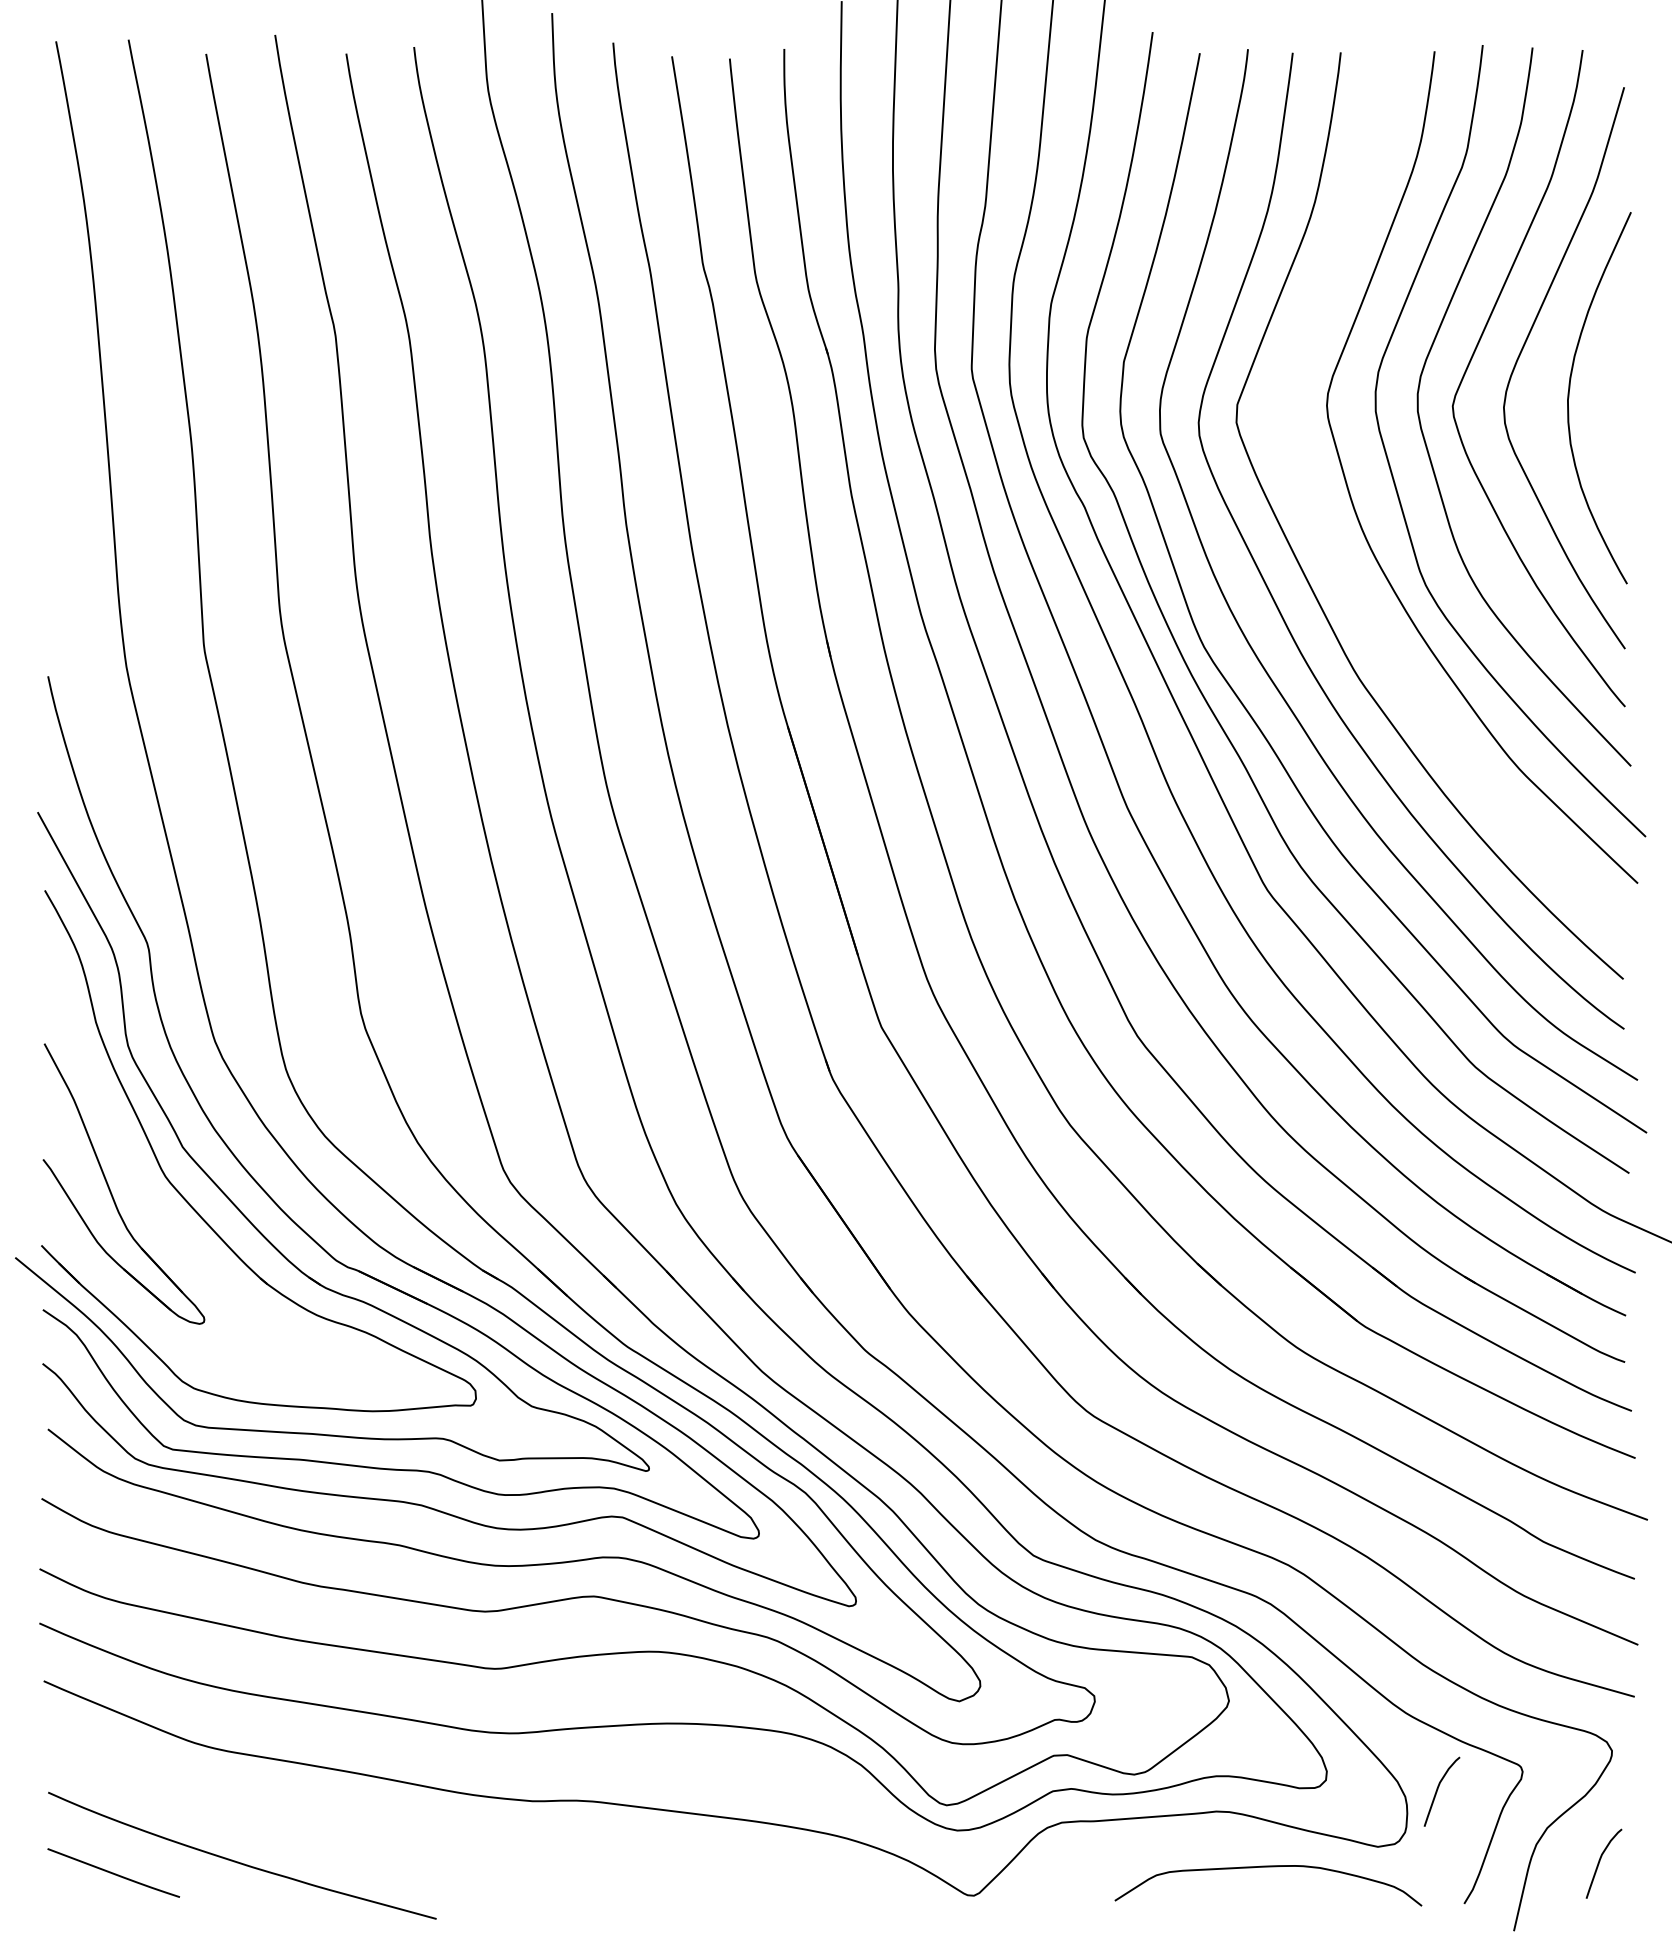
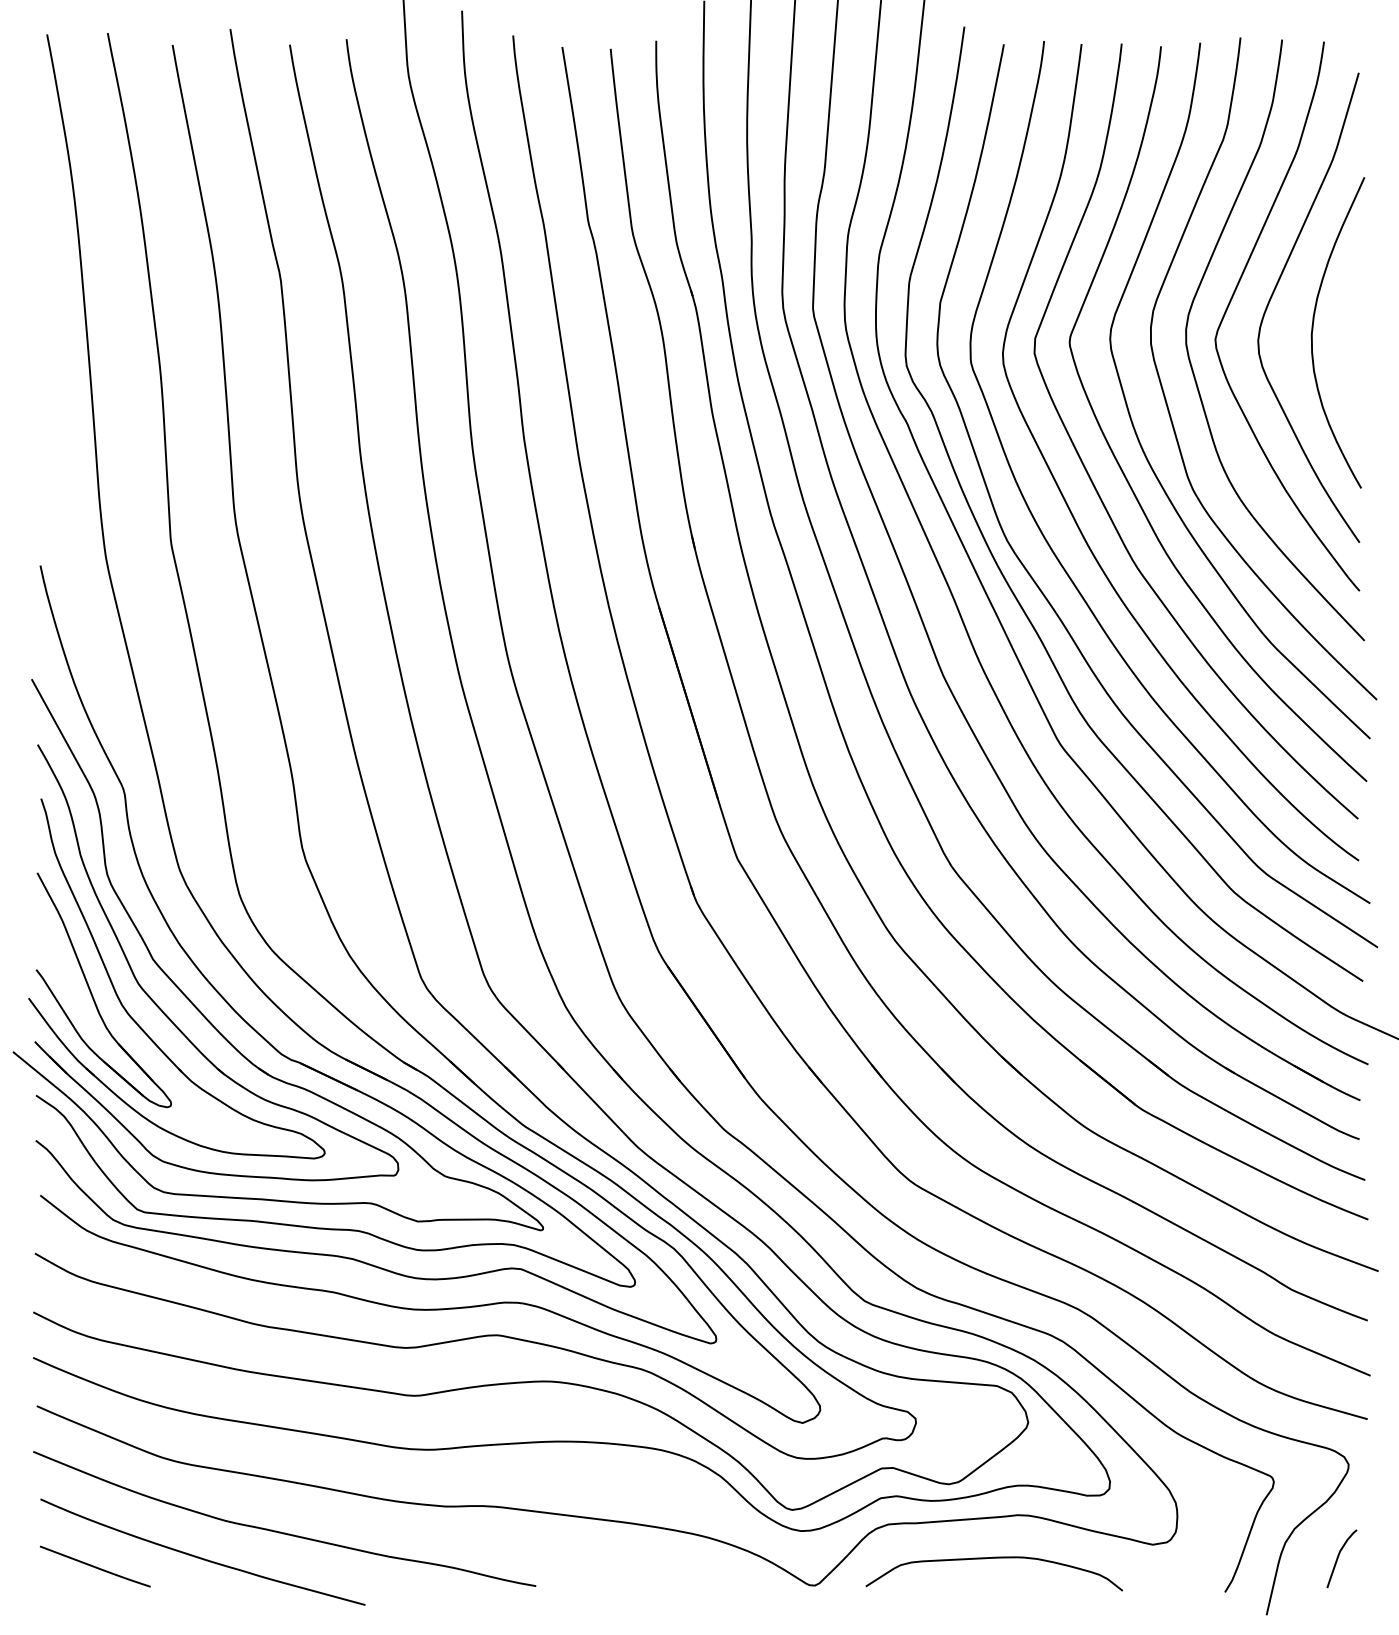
curve: (1337, 553) -> (1119, 462), added
part: (156, 1214) -> (131, 1015), added
curve: (1438, 1789) -> (1203, 1496), removed
curve: (336, 1831) -> (281, 1531), added
curve: (1268, 1867) -> (994, 1558), moved

